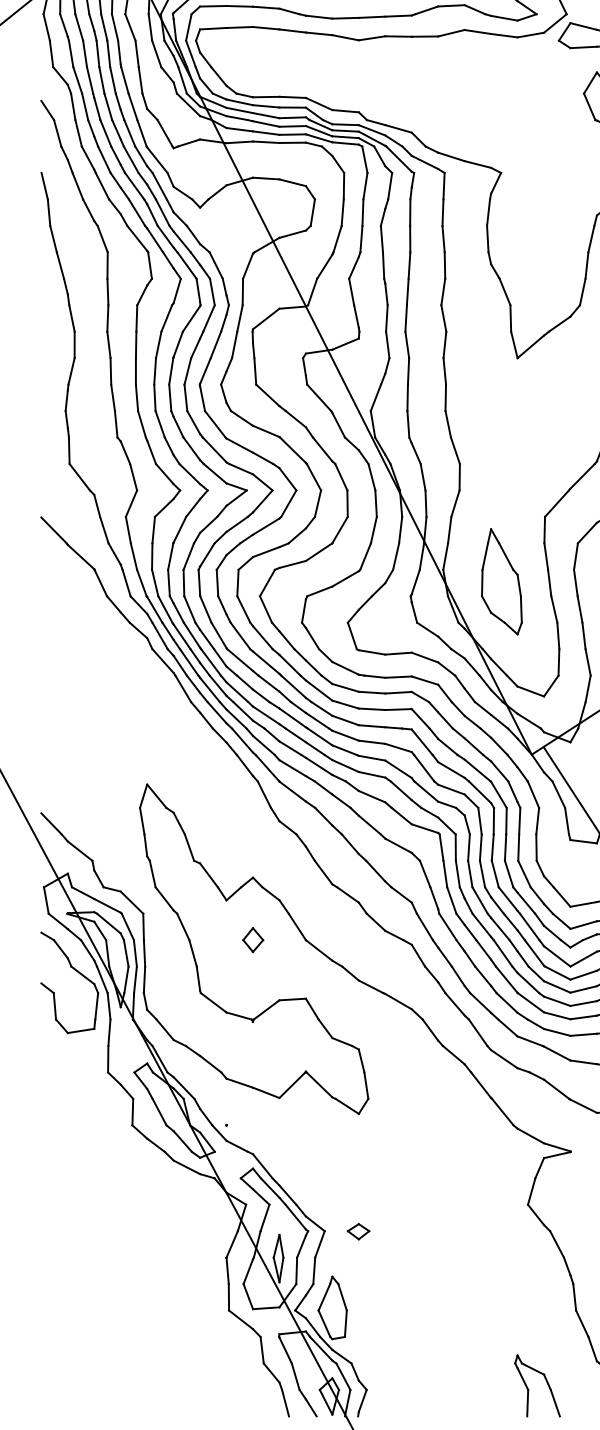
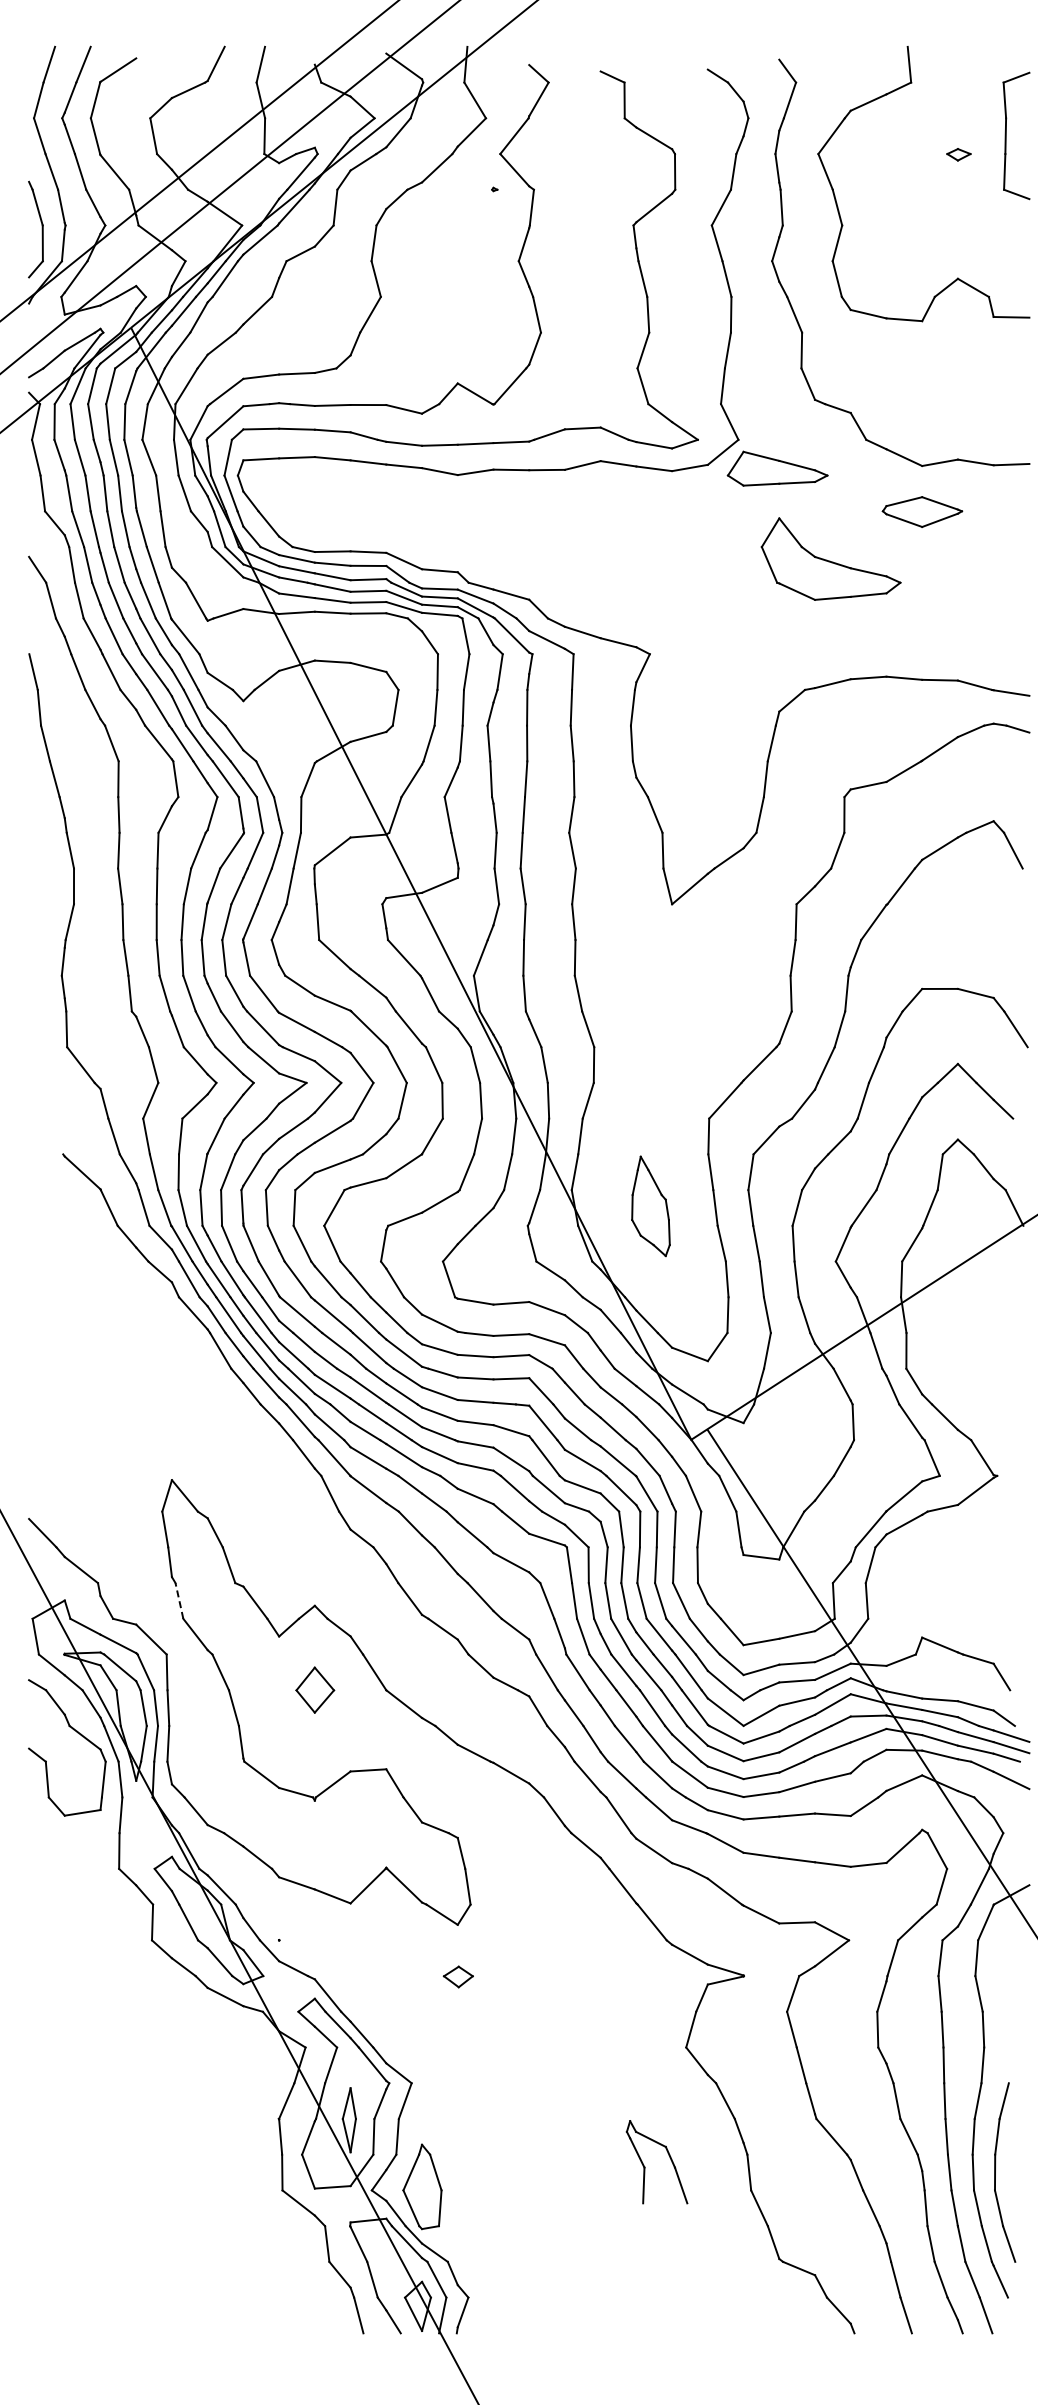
line: (54, 530) -> (46, 1136), removed
part: (501, 581) -> (650, 1206), size x0.7
line: (152, 873) -> (179, 1600), solid -> dashed
part: (252, 939) -> (314, 1689), size x1.4
part: (357, 1231) -> (457, 1976), moved
part: (528, 1389) -> (645, 2166), moved

